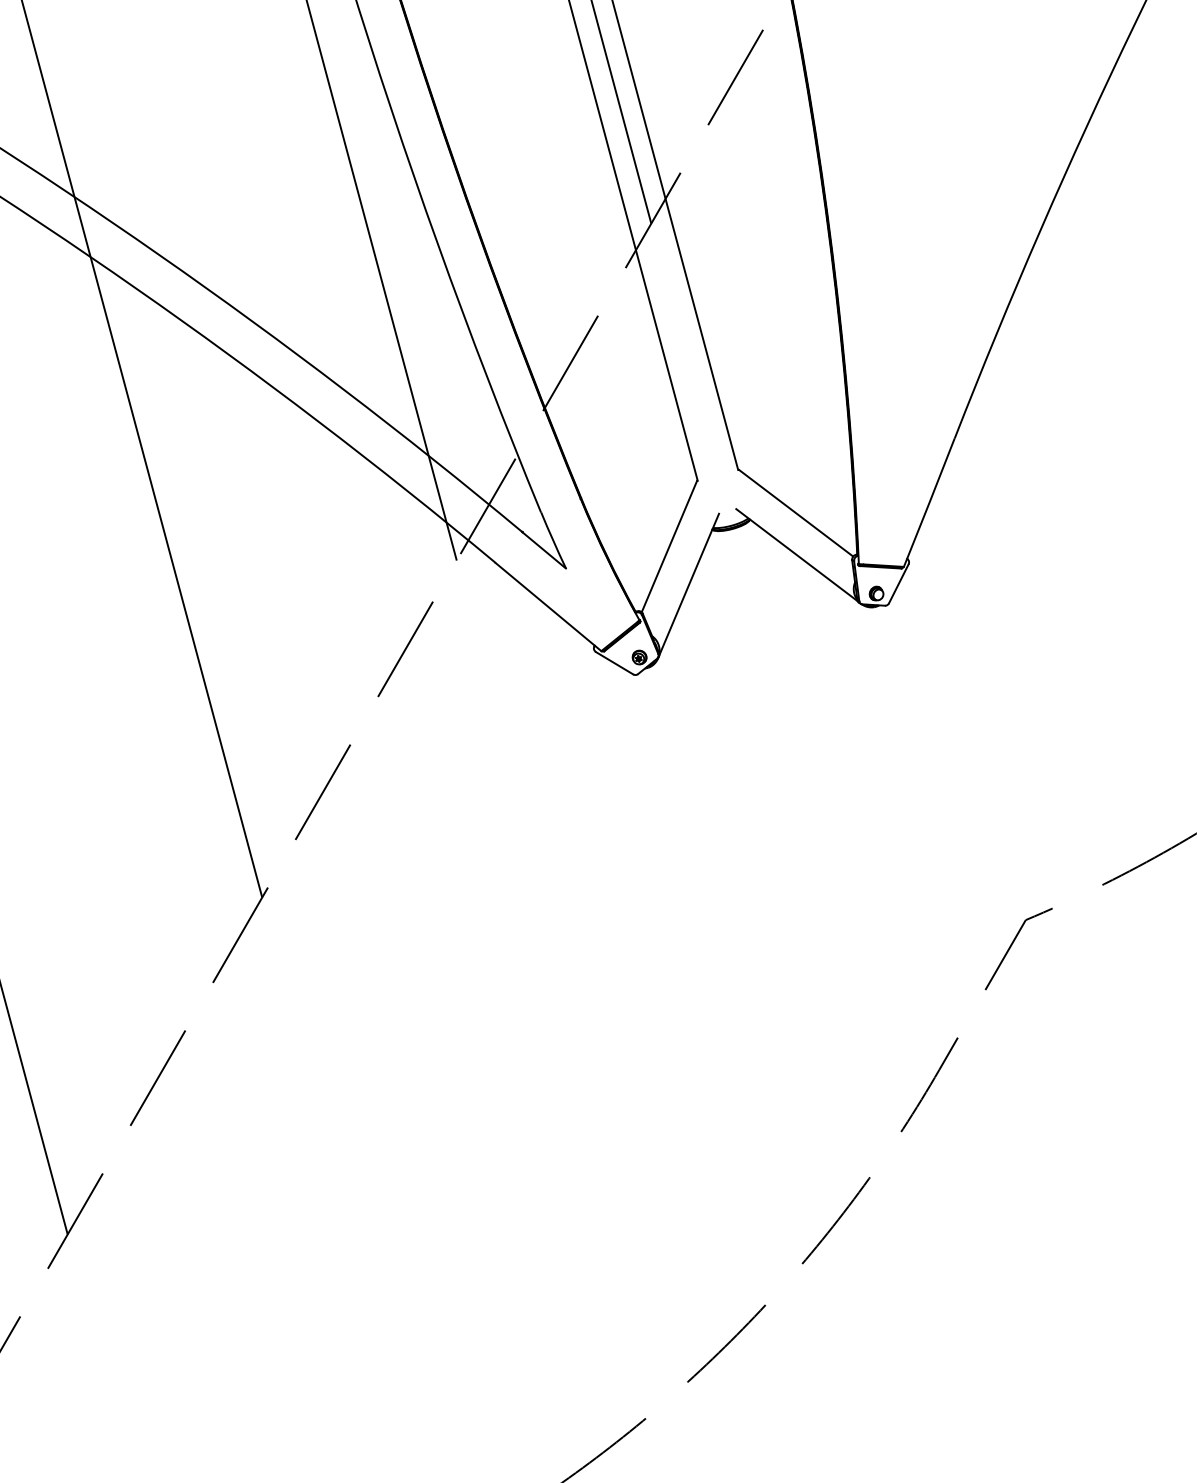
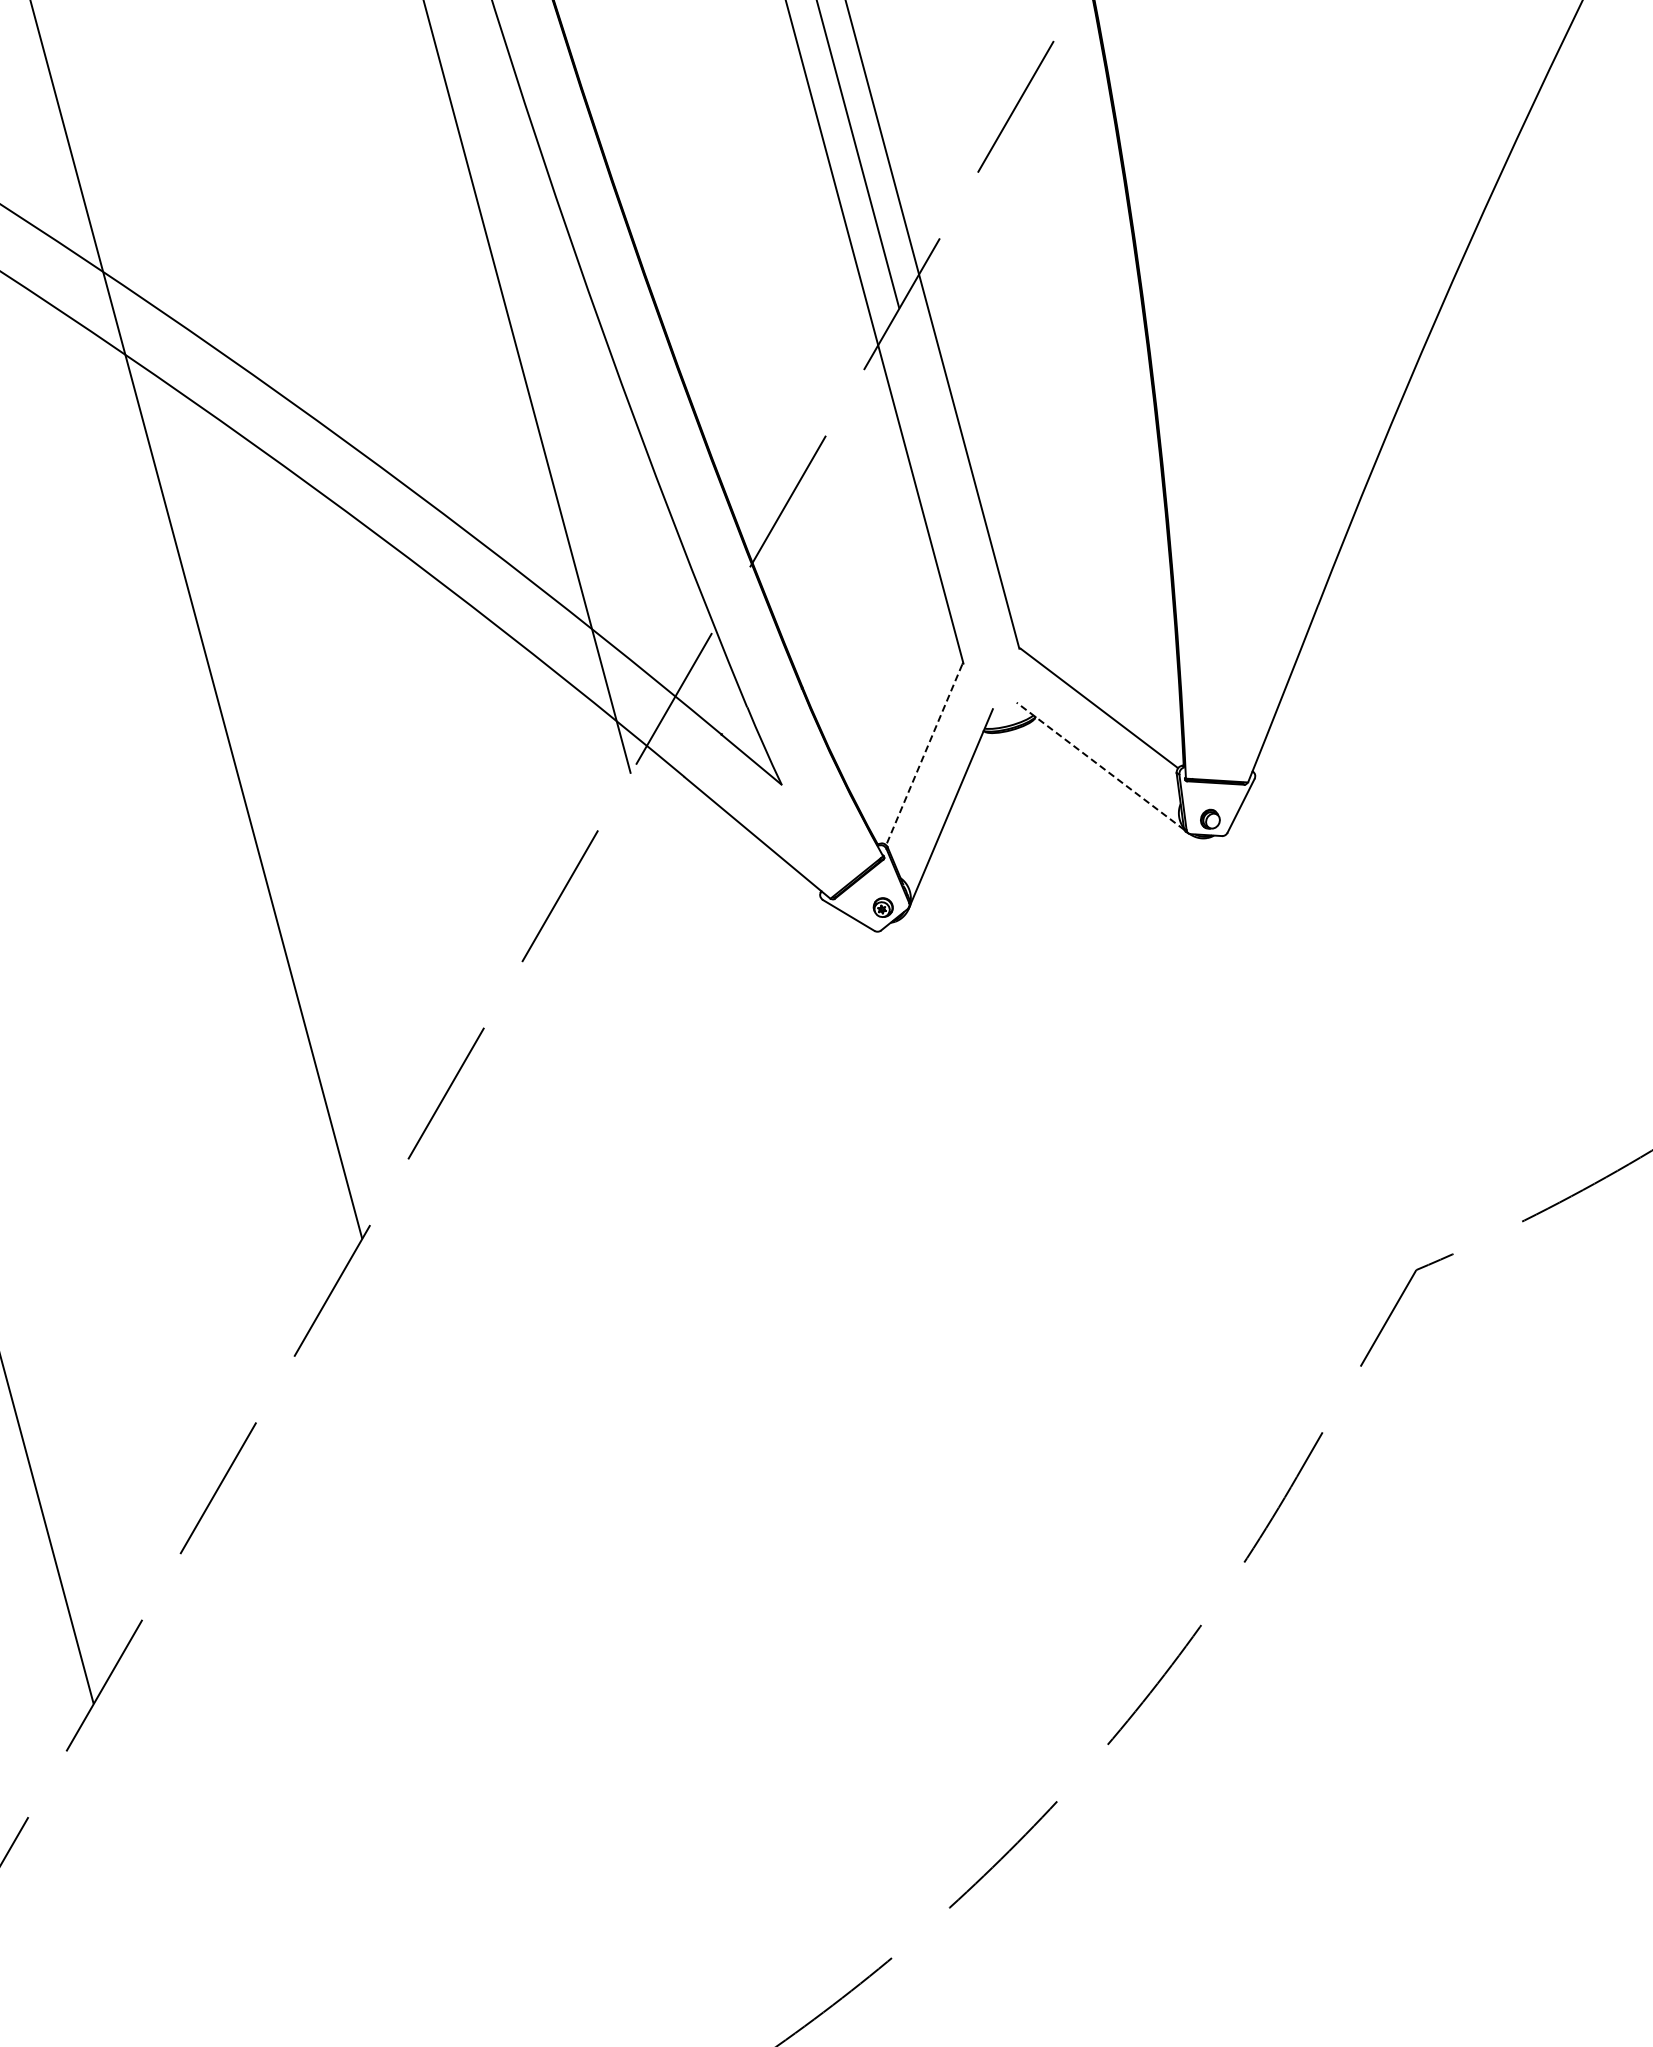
line: (669, 546) -> (924, 754), solid -> dashed
line: (796, 554) -> (1100, 765), solid -> dashed

